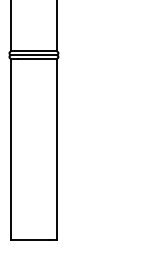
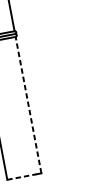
line: (56, 148) -> (28, 104), solid -> dashed
line: (31, 239) -> (22, 176), solid -> dashed

